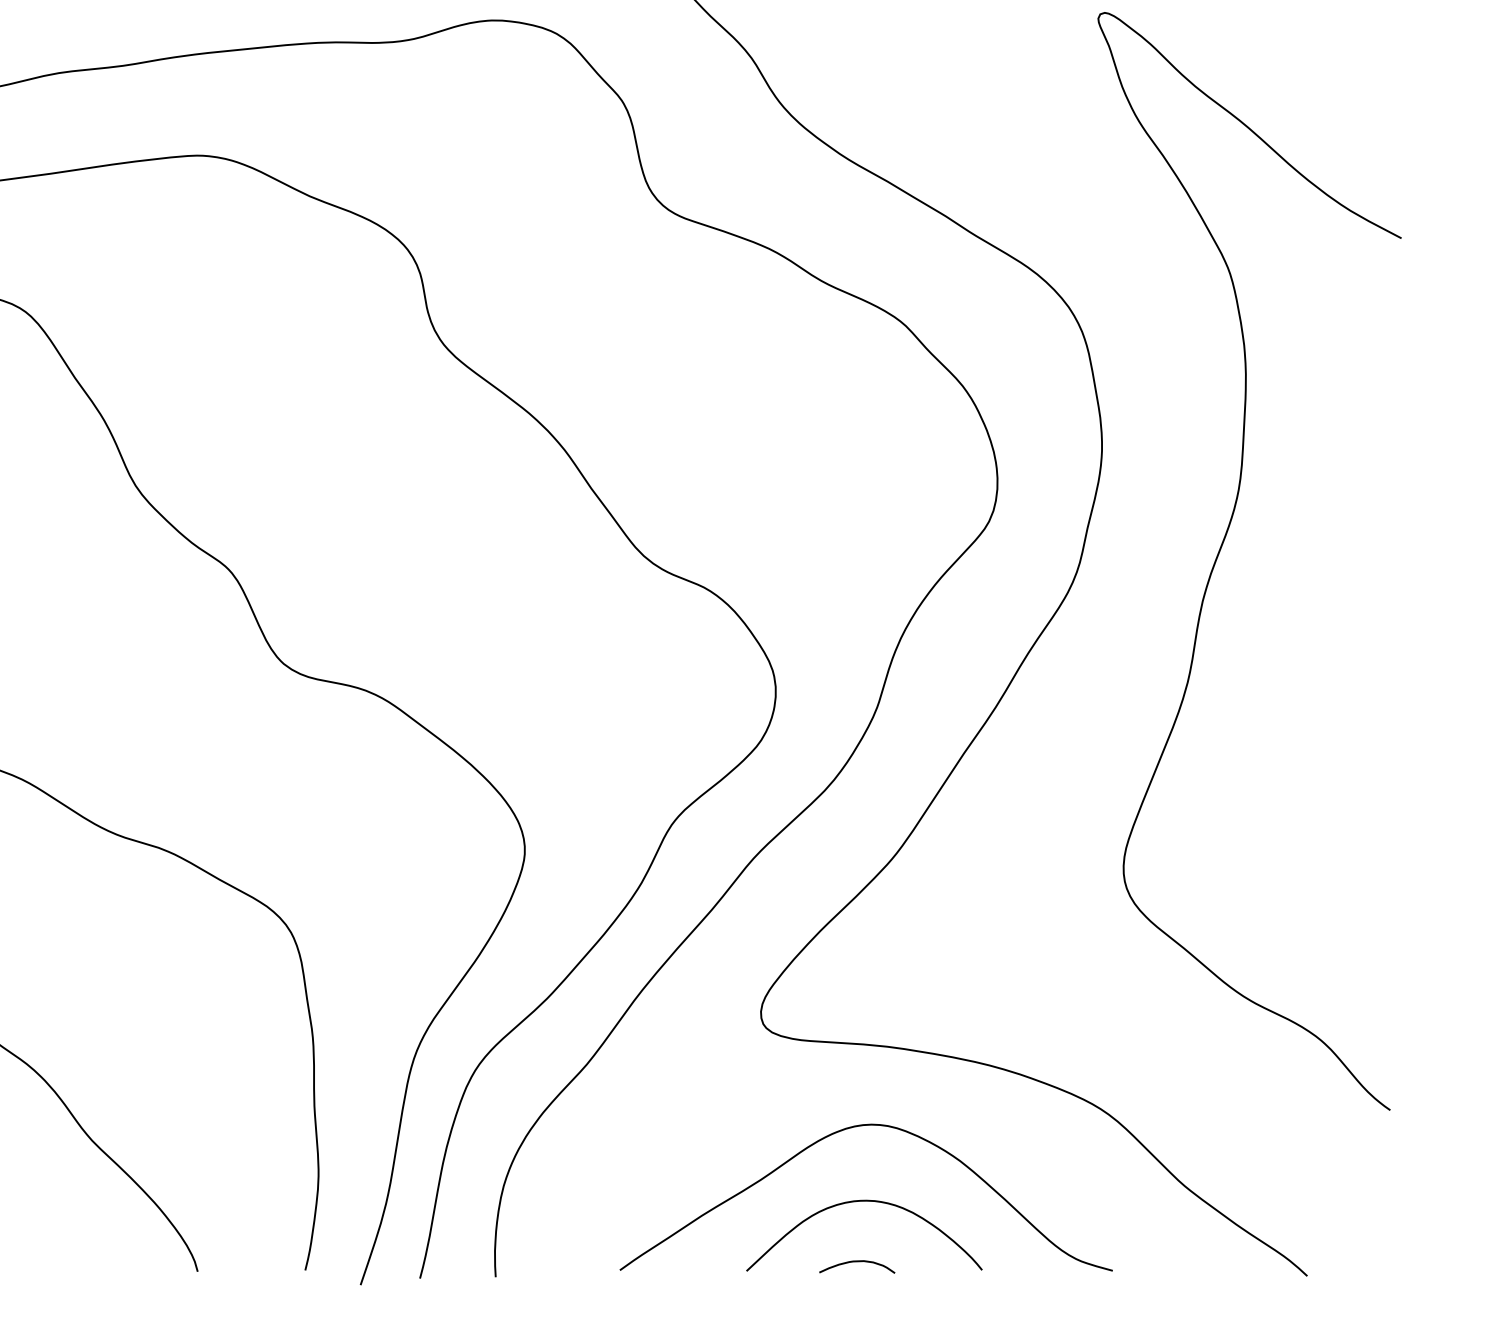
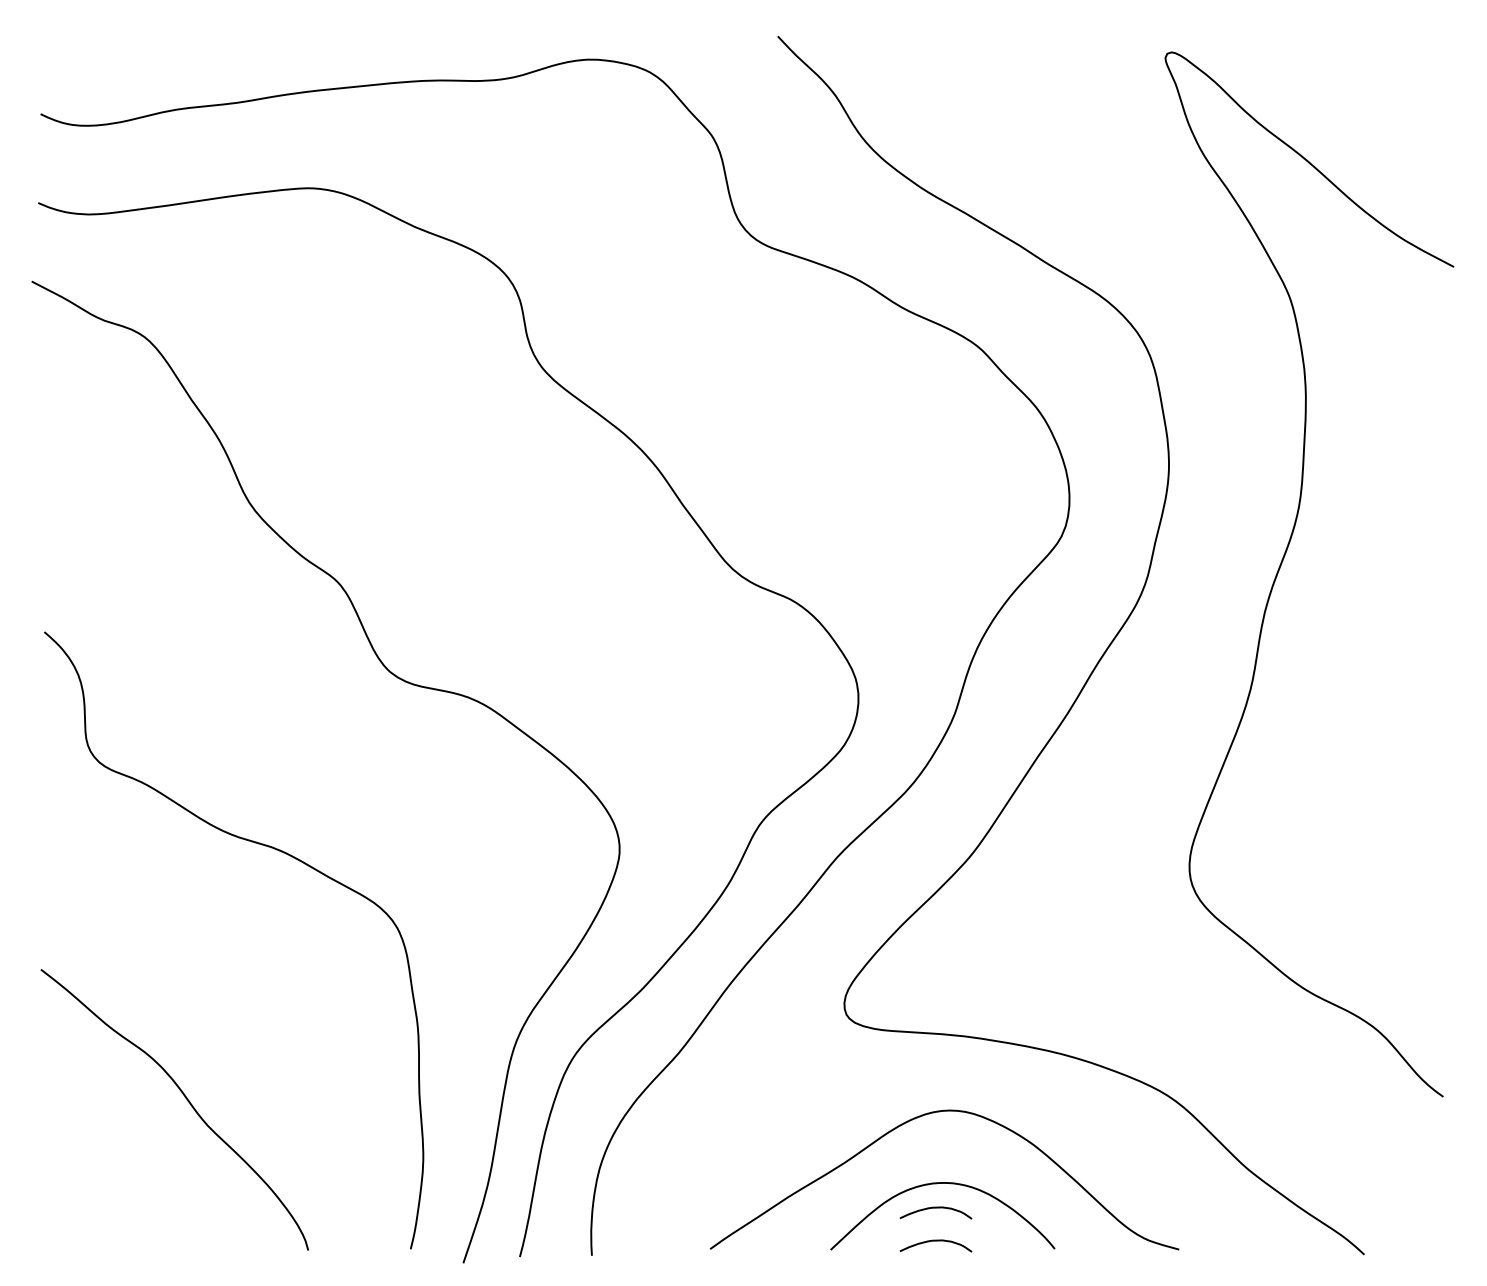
curve: (856, 1227) -> (935, 1208), added

